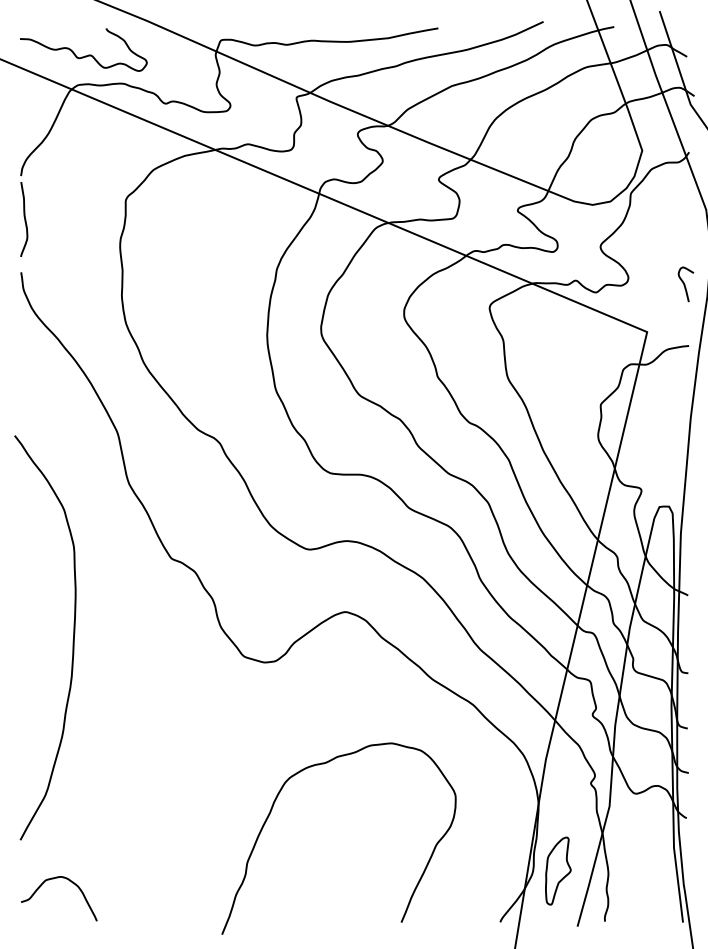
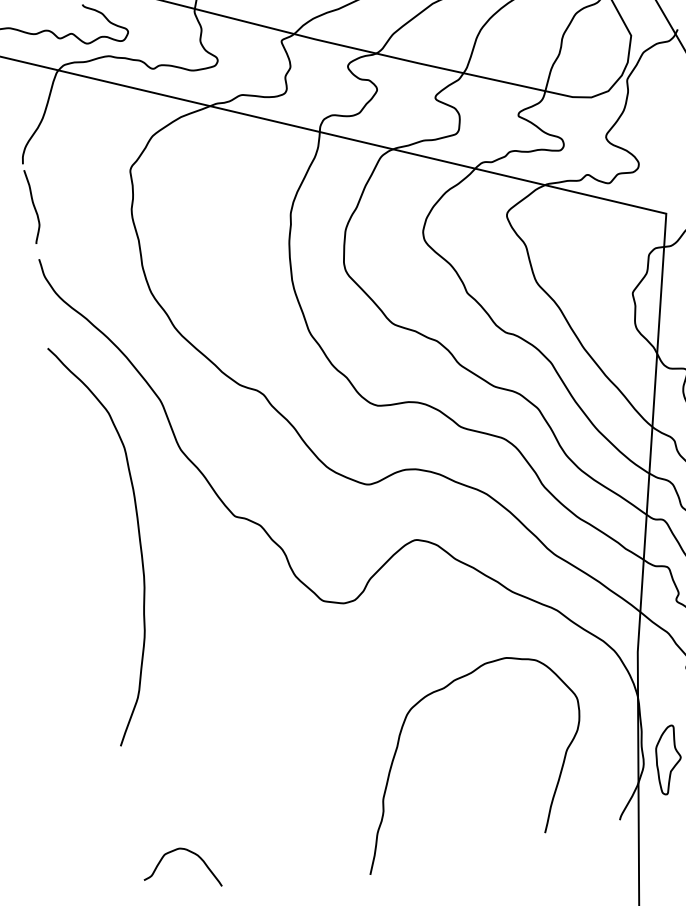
curve: (72, 640) -> (138, 540), moved
curve: (271, 812) -> (398, 746), moved

